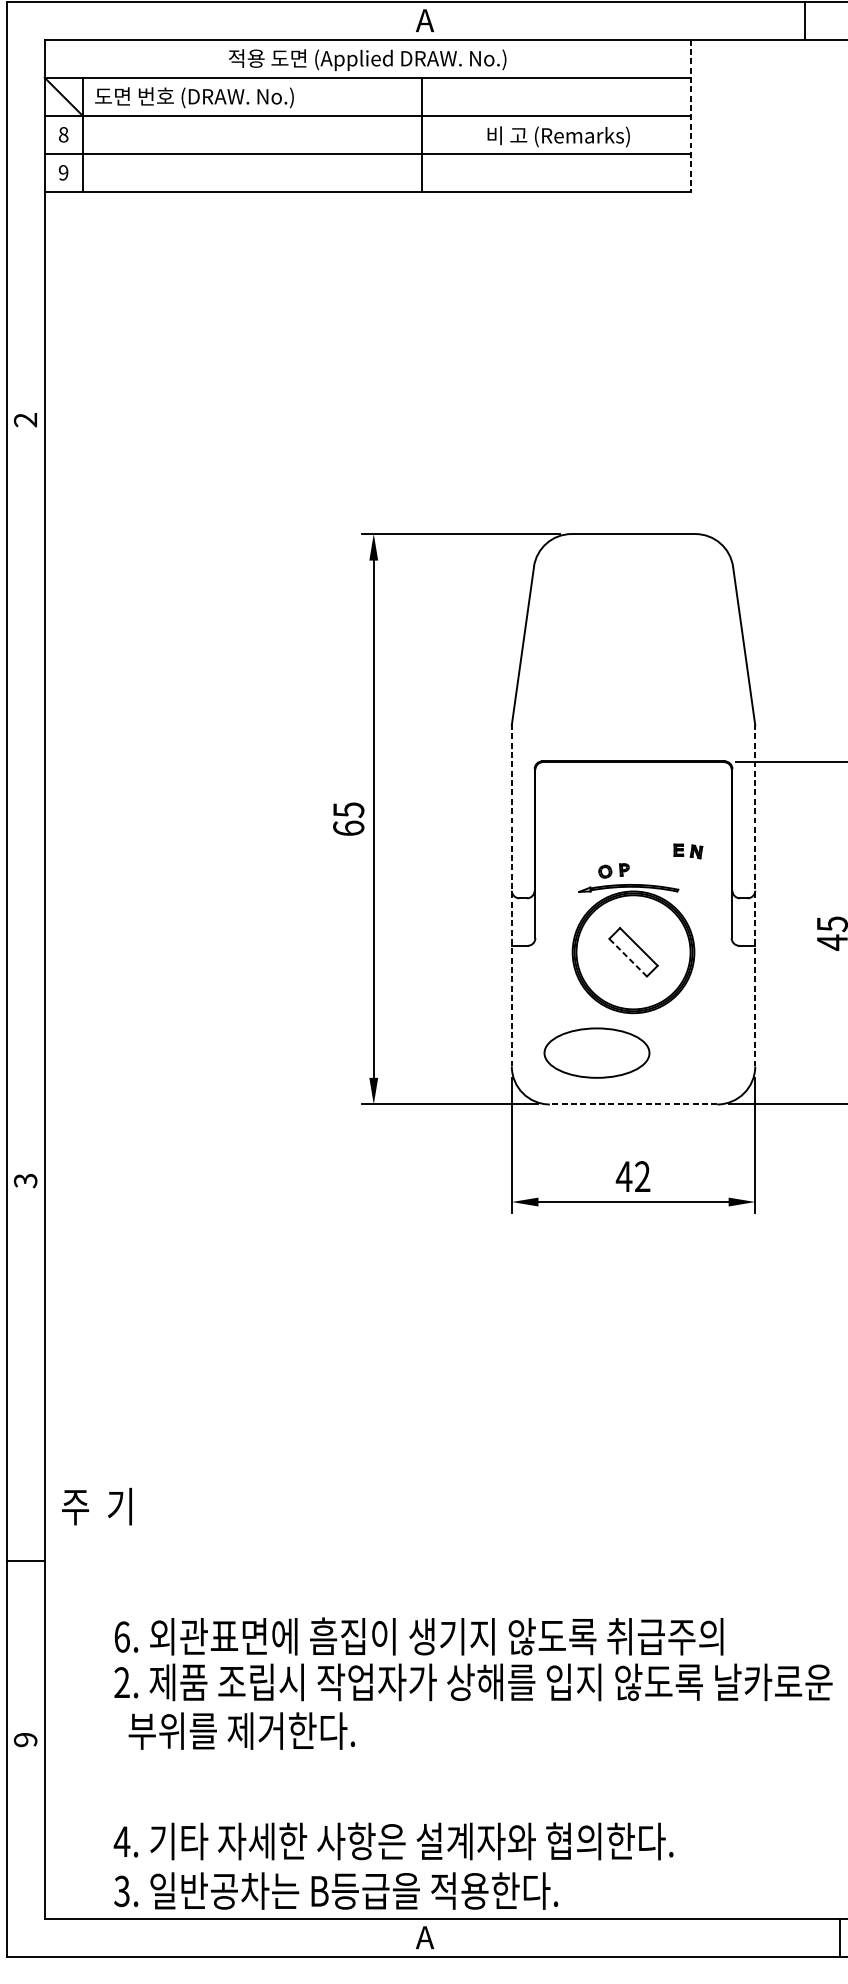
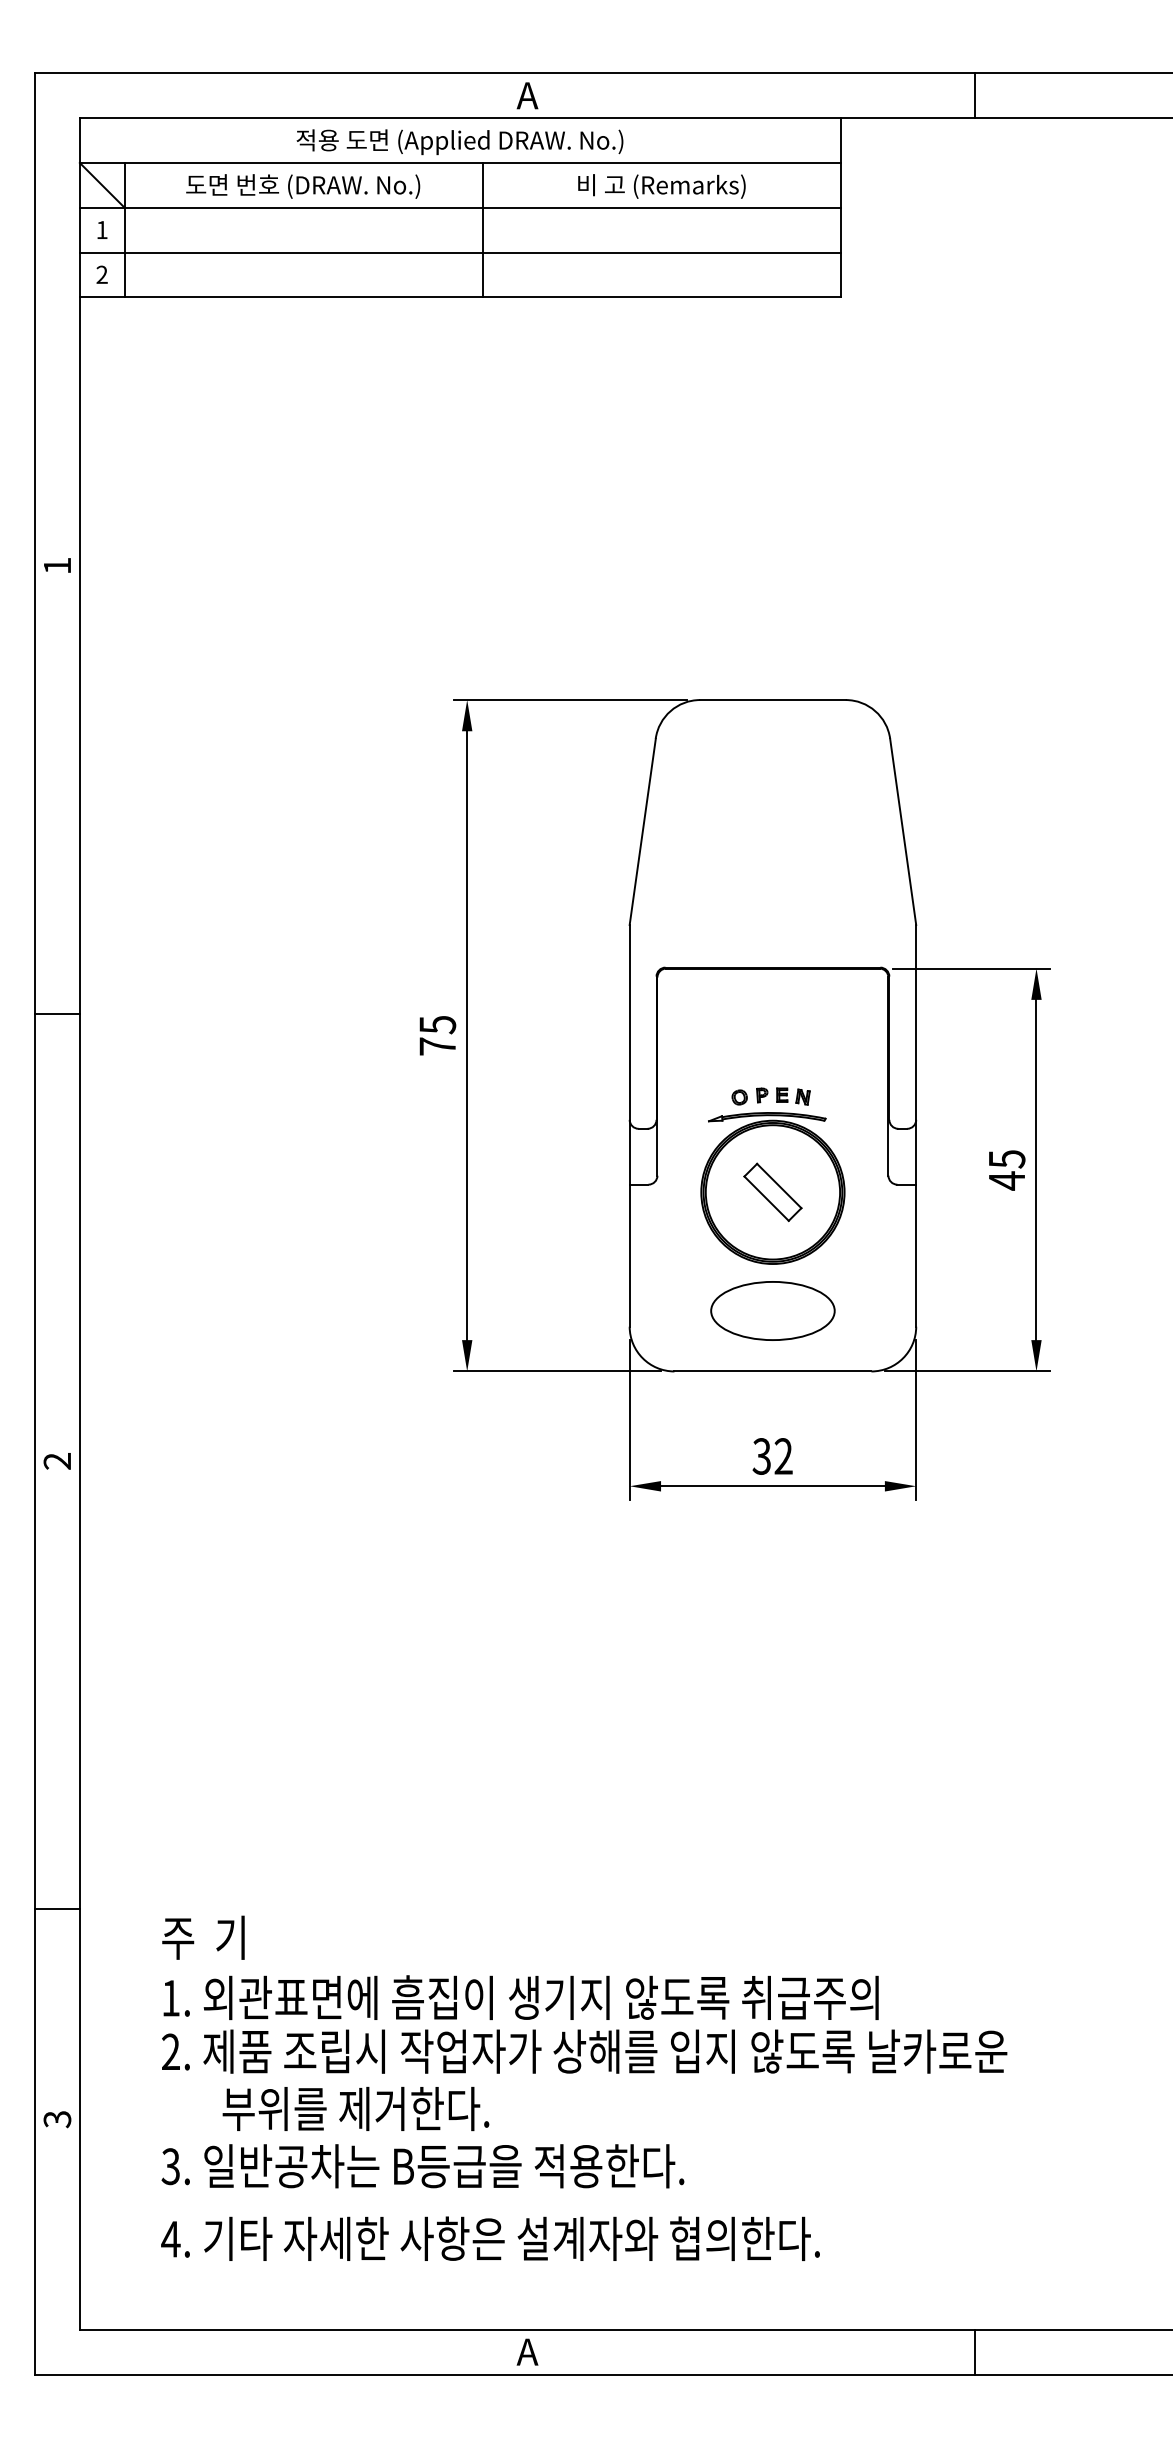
text: (194, 97) -> (303, 186), moved
line: (690, 115) -> (840, 207), dashed -> solid
line: (421, 134) -> (482, 229), moved
text: (63, 135) -> (101, 230), 8 -> 1
text: (558, 136) -> (661, 186), moved
text: (63, 173) -> (101, 275), 9 -> 2
text: (24, 419) -> (56, 565), 2 -> 1
line: (25, 800) -> (57, 1013), added
text: (348, 828) -> (437, 1046), 65 -> 75
part: (688, 851) -> (793, 1096), moved
line: (511, 895) -> (629, 1125), dashed -> solid
line: (755, 895) -> (916, 1125), dashed -> solid
line: (628, 957) -> (766, 1198), dashed -> solid
part: (596, 1052) -> (772, 1310), moved
line: (633, 1104) -> (772, 1371), dashed -> solid
text: (623, 1176) -> (761, 1456), 42 -> 32
text: (25, 1180) -> (57, 1461), 3 -> 2
text: (97, 1506) -> (203, 1937), moved
text: (122, 1636) -> (171, 1997), 6. -> 1.
text: (241, 1730) -> (355, 2108), moved
text: (25, 1740) -> (57, 2119), 9 -> 3
text: (335, 1891) -> (422, 2166), moved
line: (840, 1937) -> (975, 2351), moved

